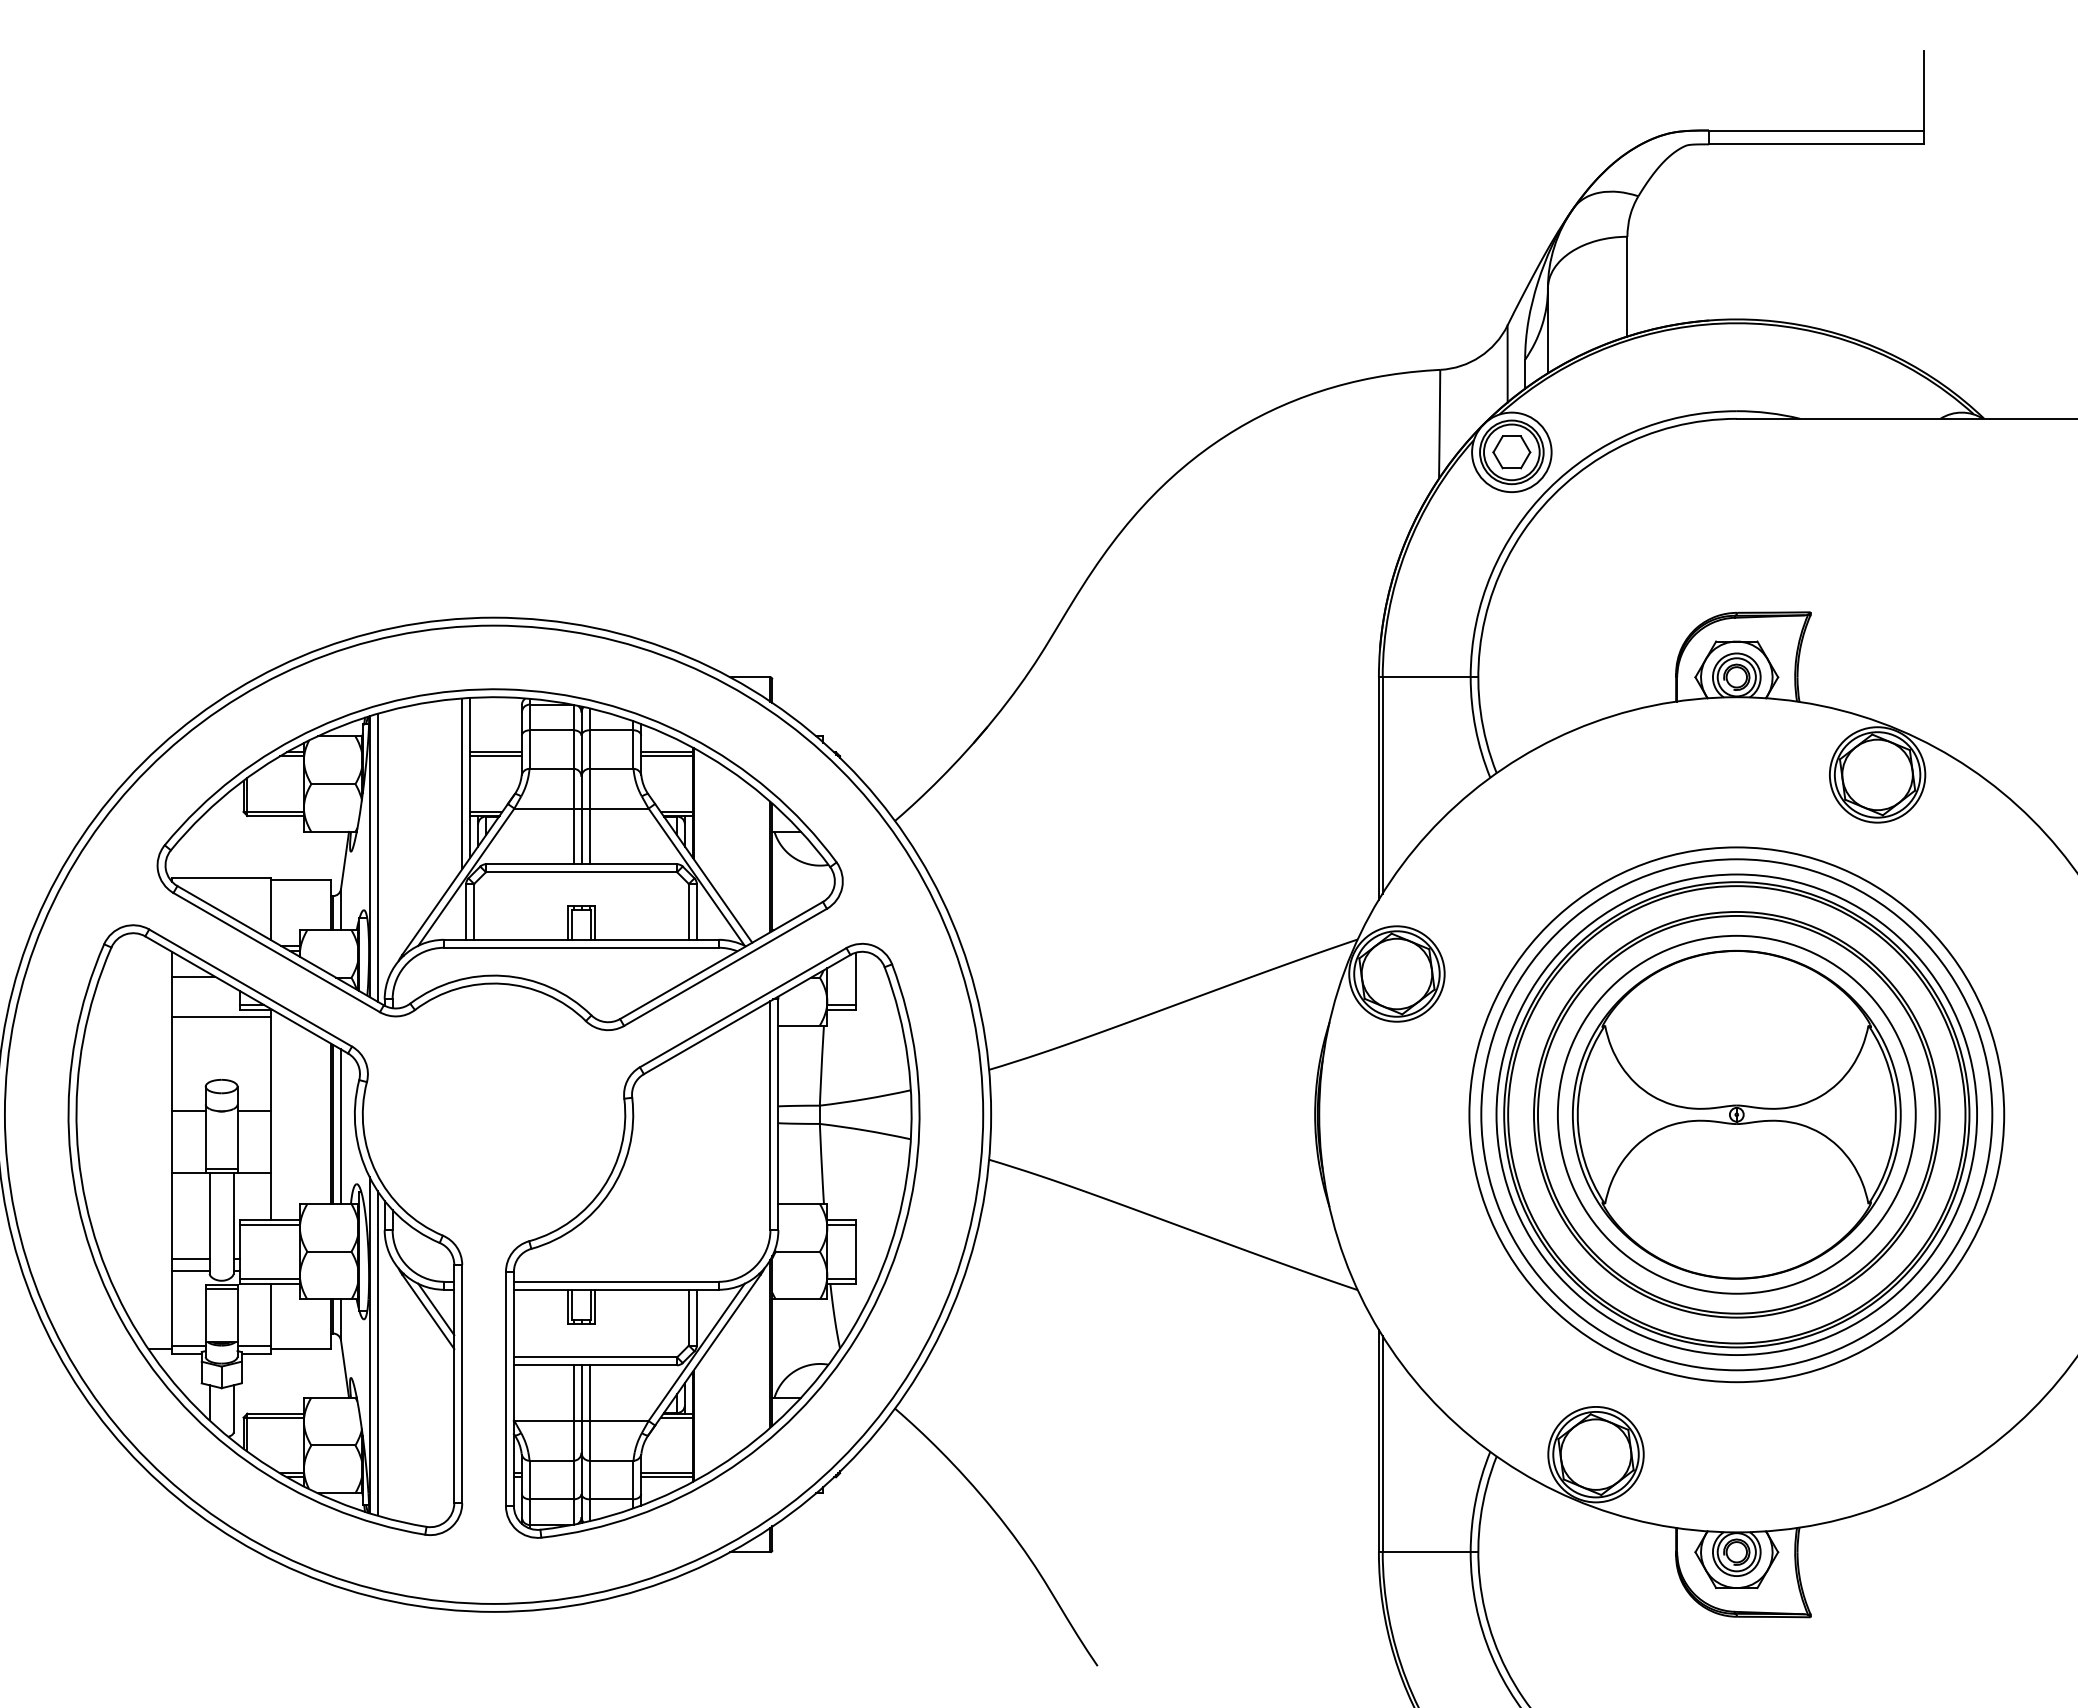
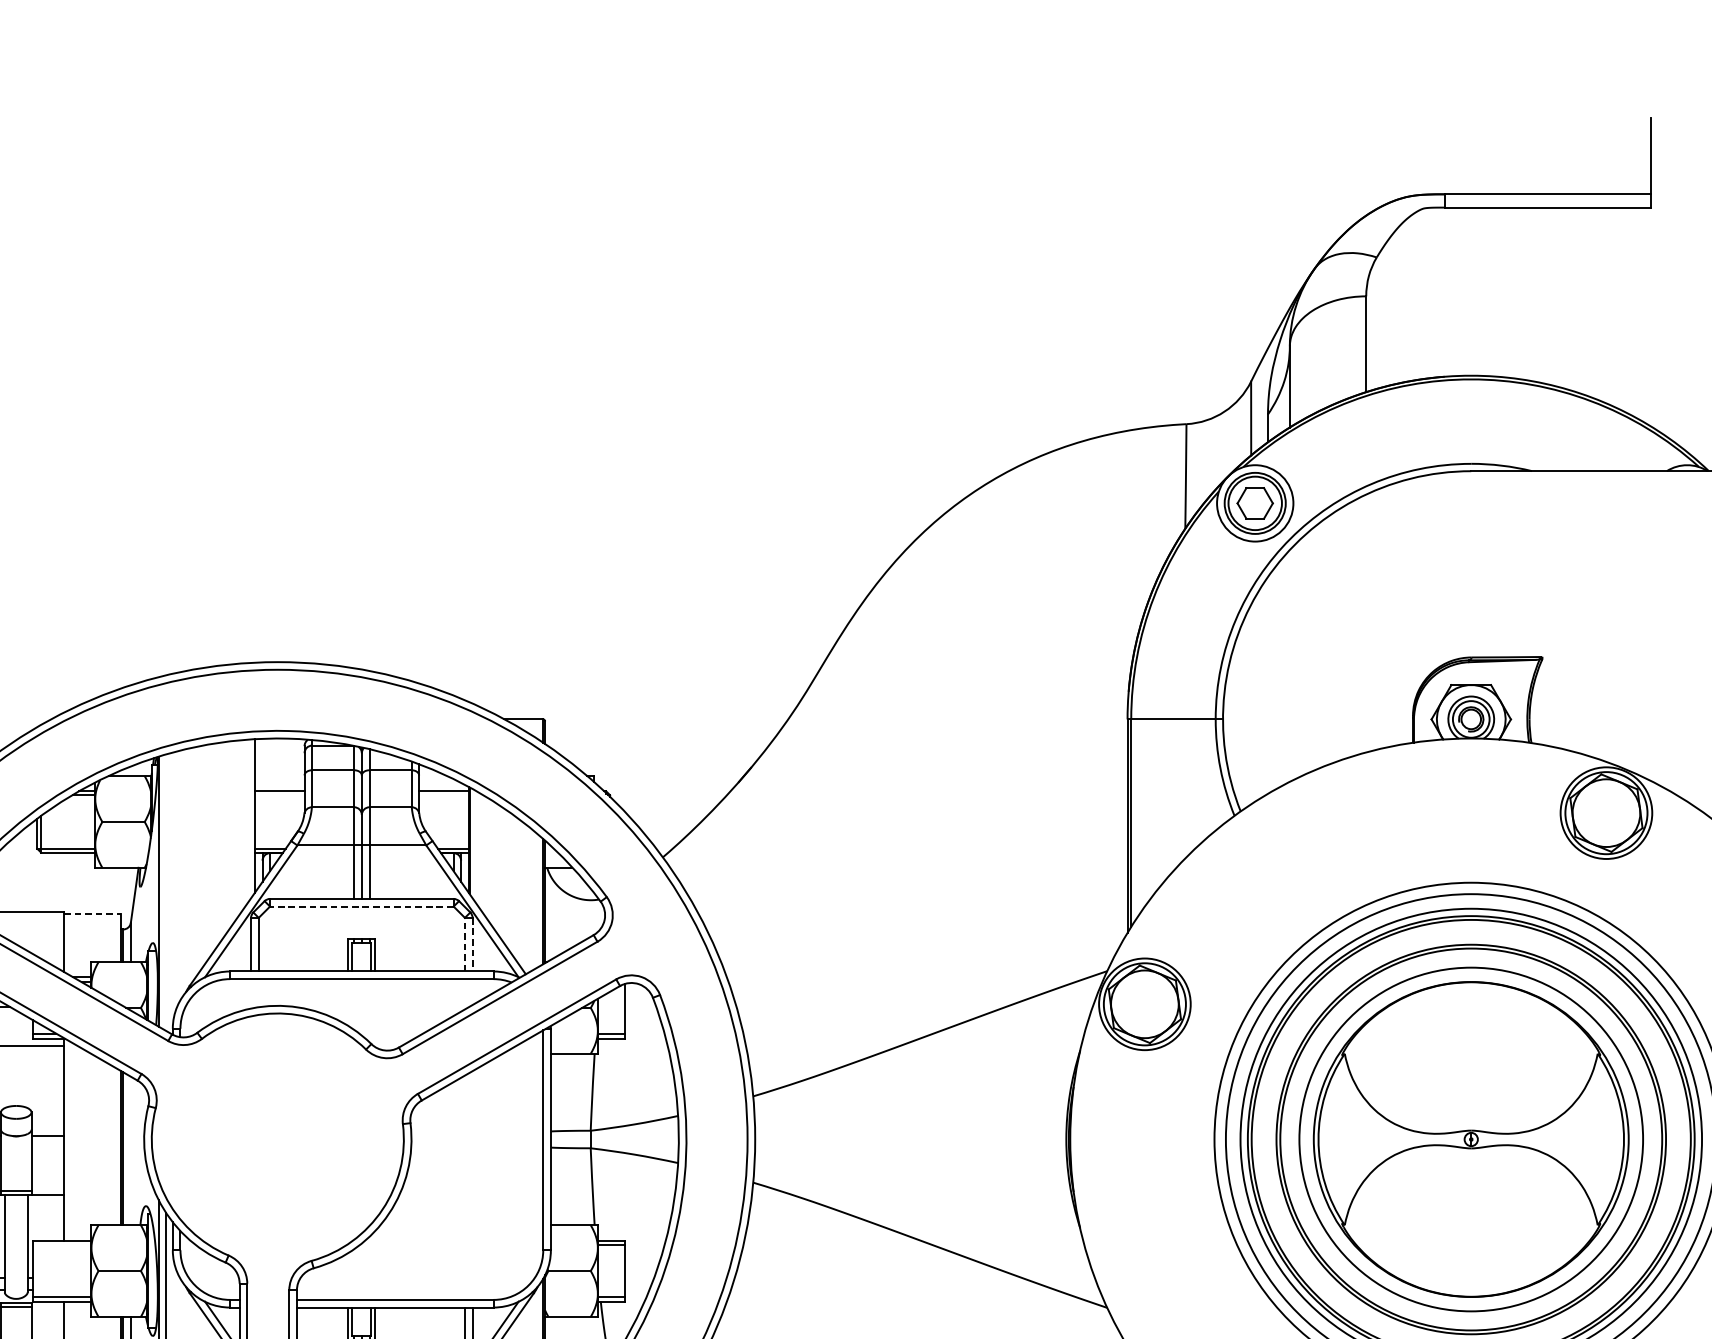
line: (495, 756) -> (279, 795), removed
line: (666, 756) -> (443, 795), removed
line: (462, 783) -> (247, 821), removed
line: (377, 857) -> (165, 892), removed
line: (581, 872) -> (361, 906), solid -> dashed
line: (301, 880) -> (92, 914), solid -> dashed
line: (688, 911) -> (464, 944), solid -> dashed
line: (696, 911) -> (472, 944), solid -> dashed
line: (340, 1126) -> (130, 1150), removed
line: (269, 1224) -> (62, 1244), removed

